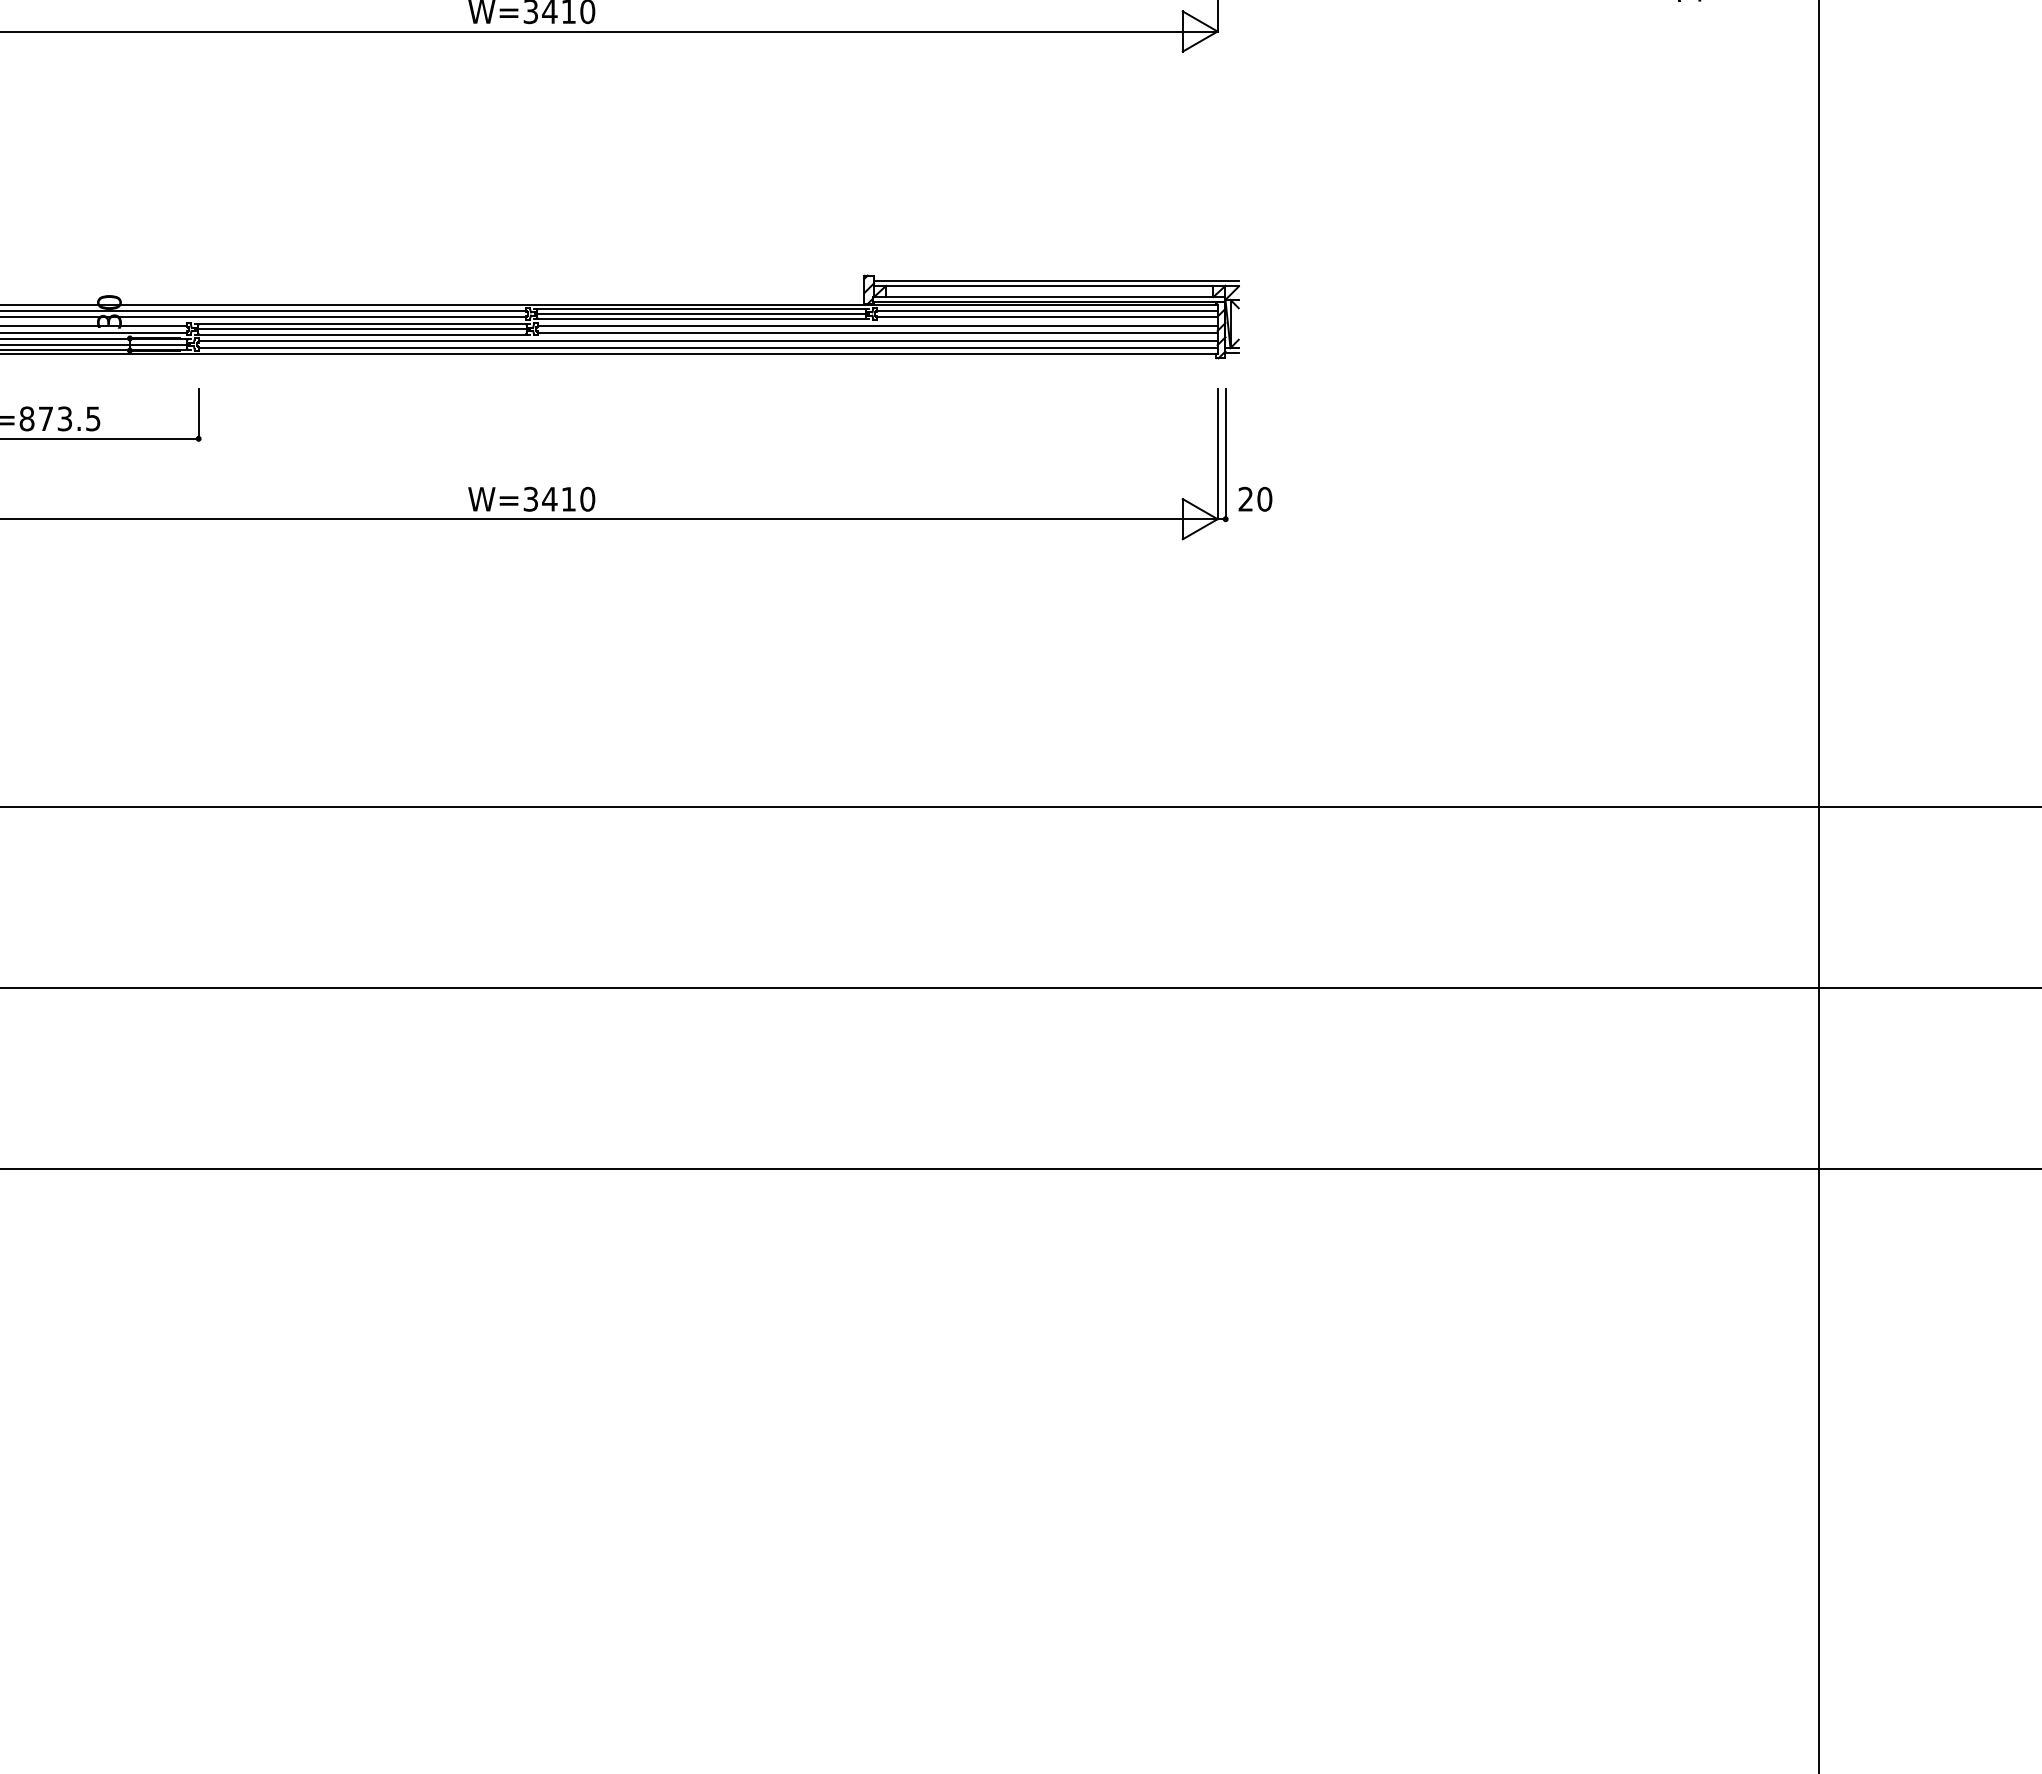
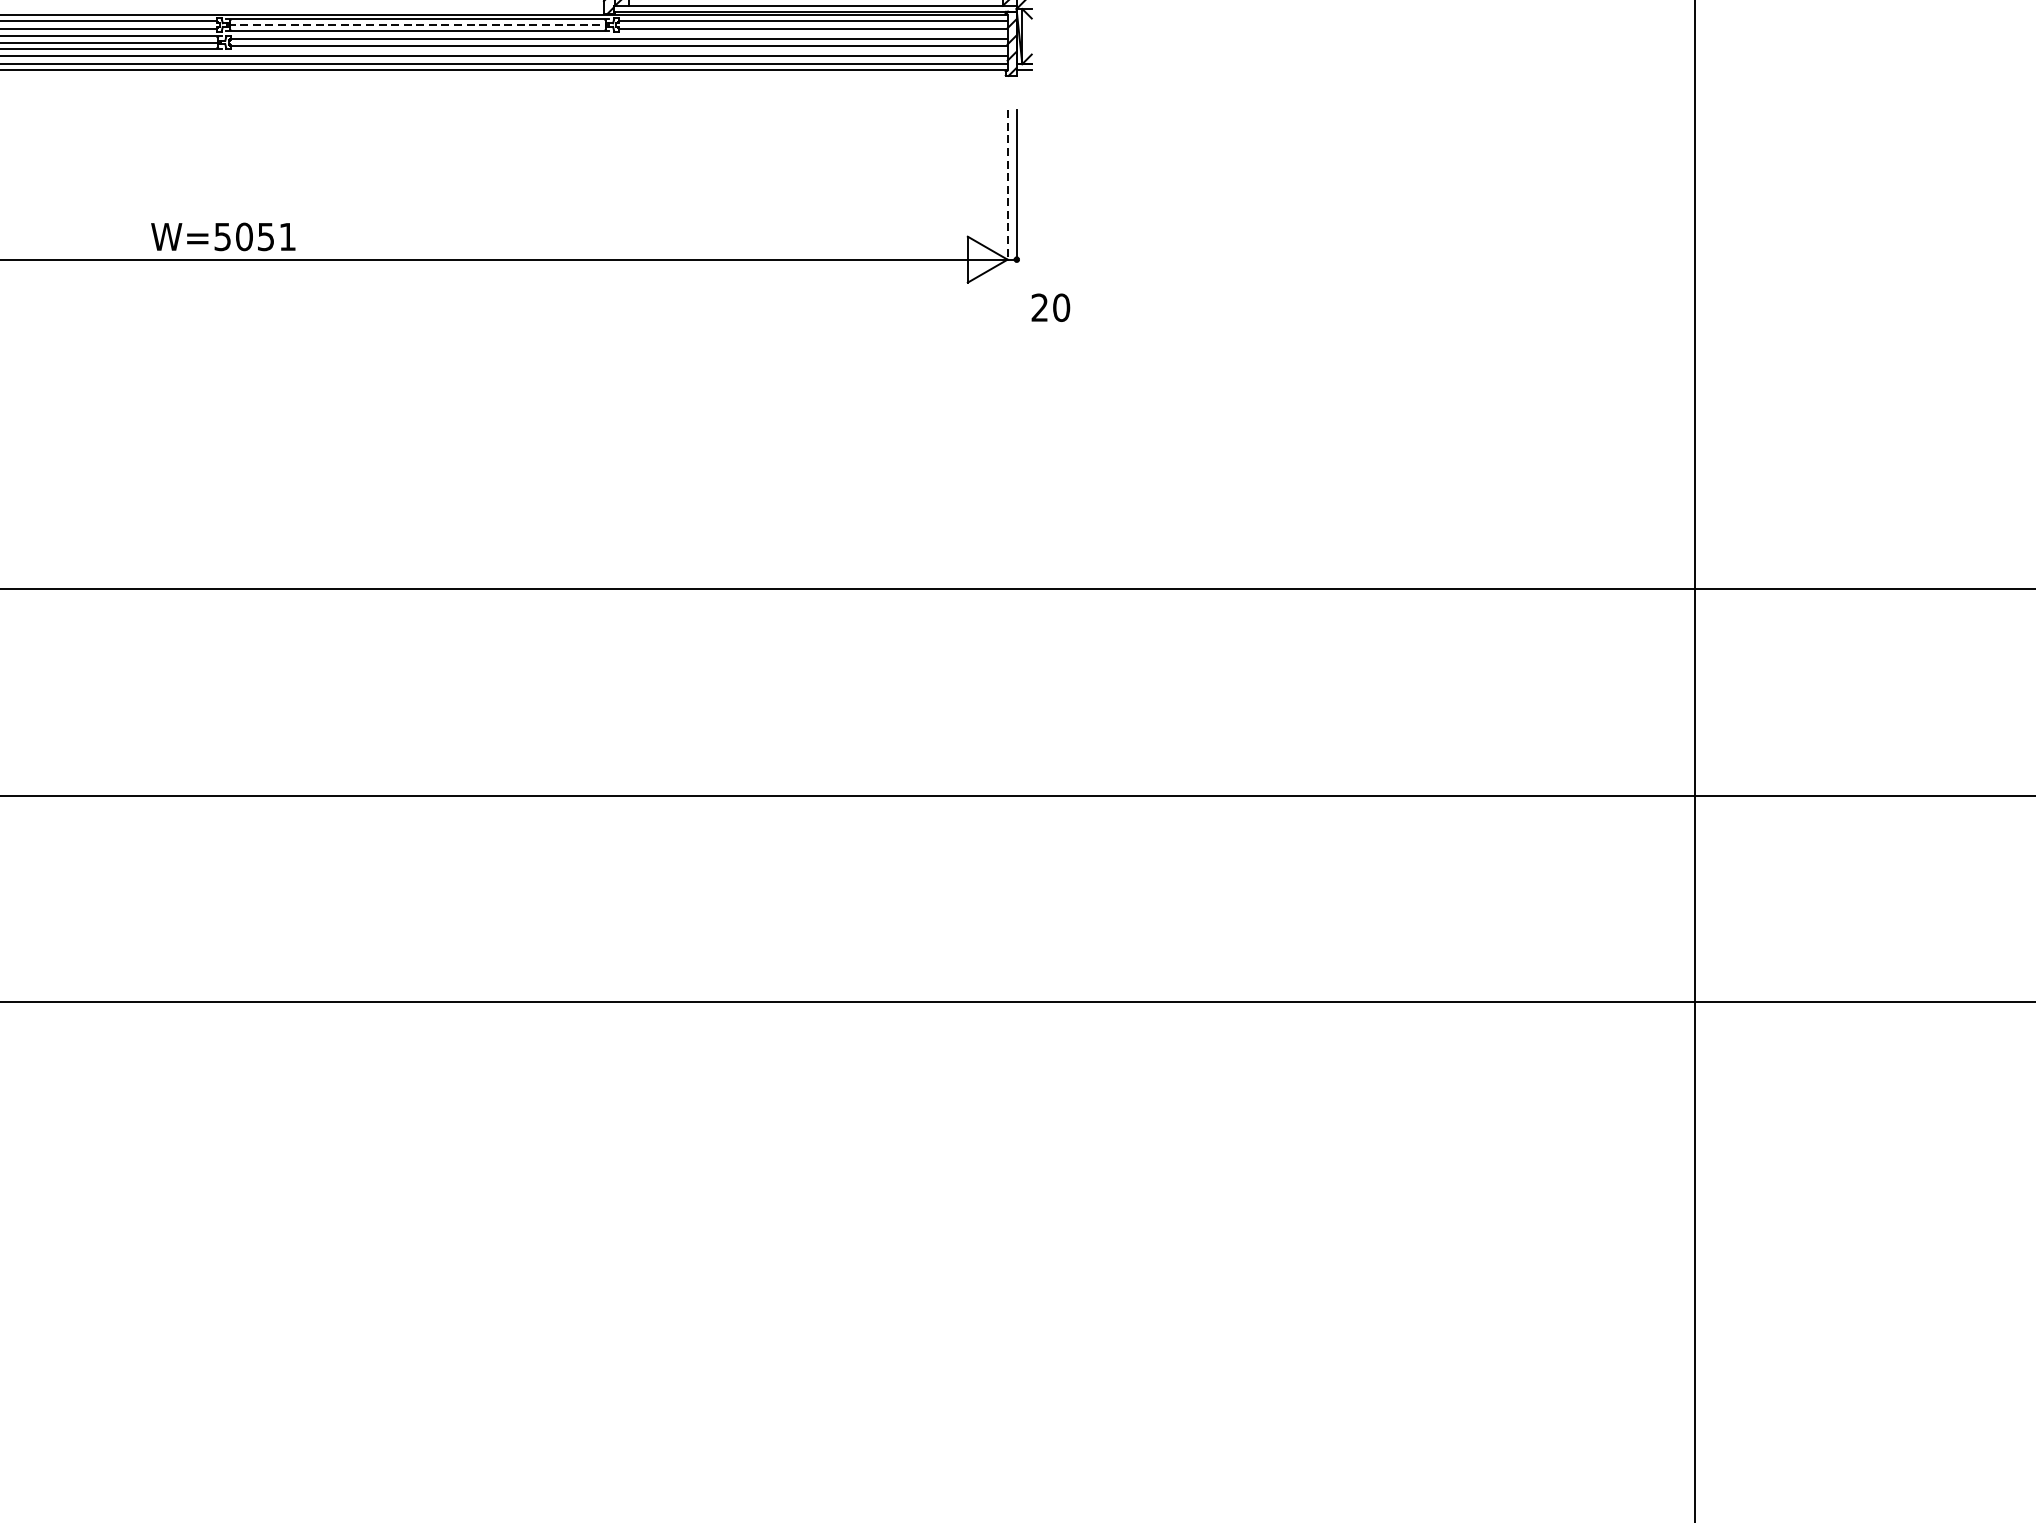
line: (701, 313) -> (417, 24), solid -> dashed
line: (1217, 454) -> (1007, 185), solid -> dashed
text: (559, 498) -> (255, 235), W=3410 -> W=5051
text: (1255, 498) -> (1050, 306), moved

